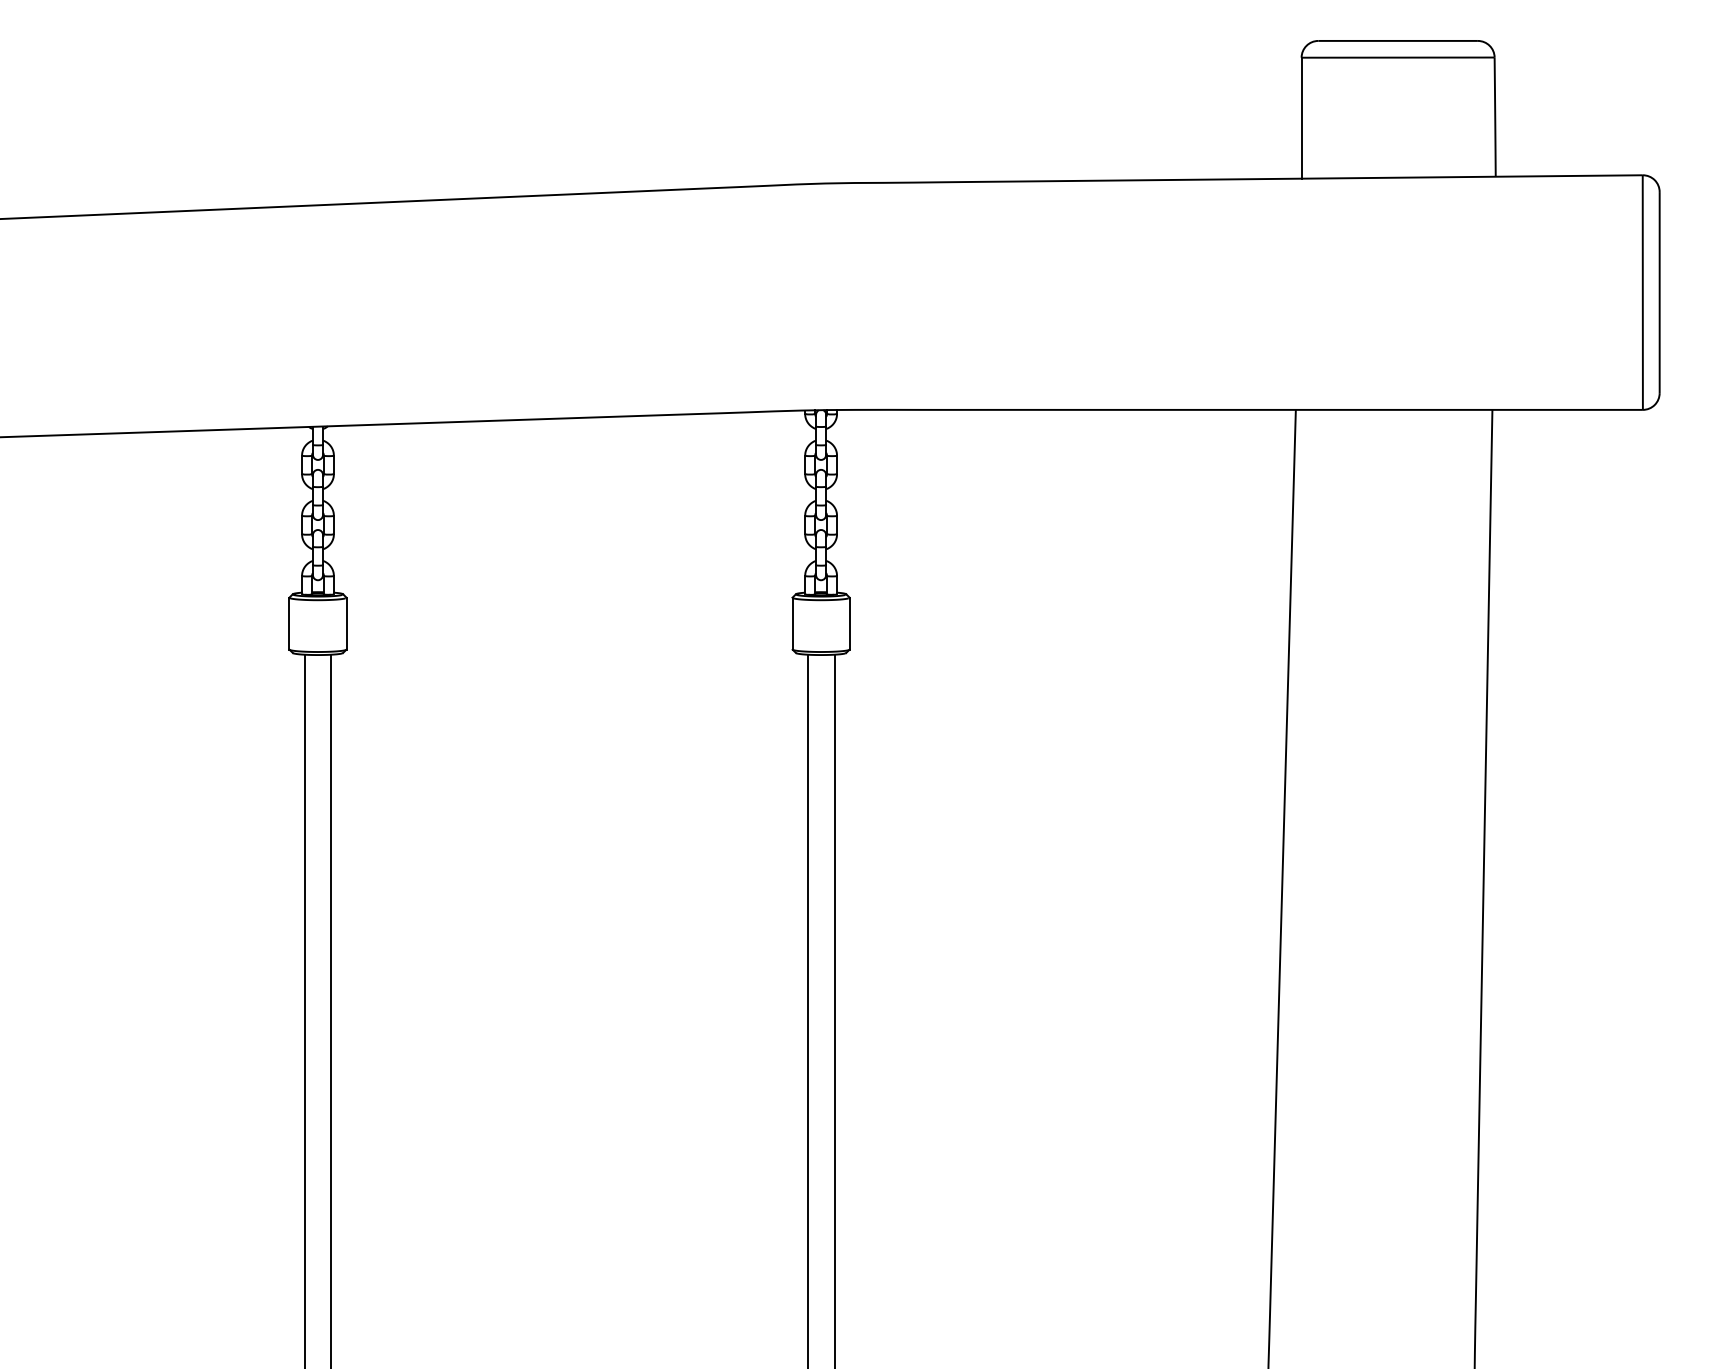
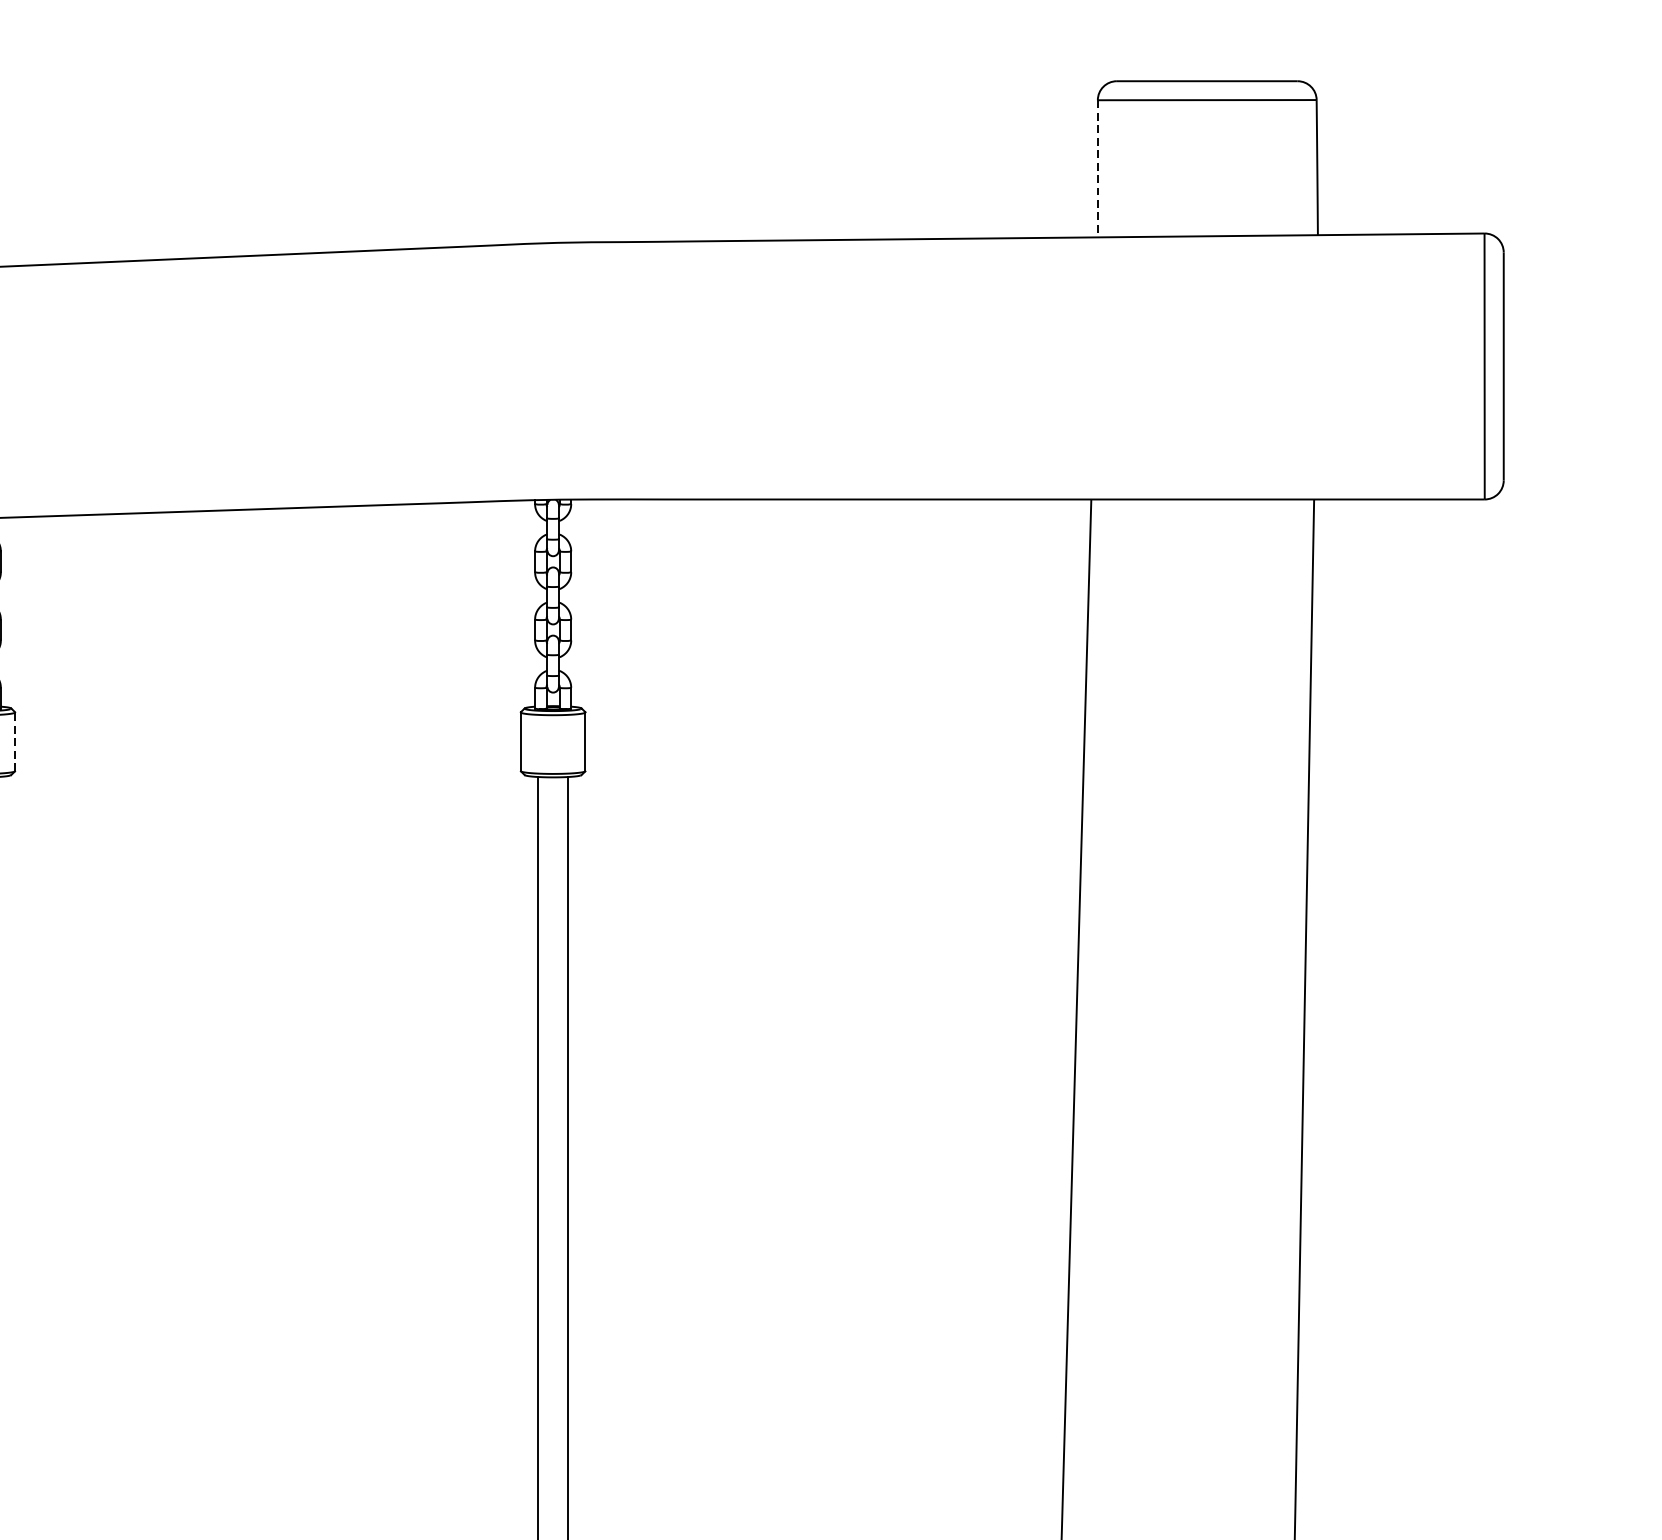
line: (1301, 118) -> (1097, 169), solid -> dashed
line: (346, 623) -> (15, 741), solid -> dashed

